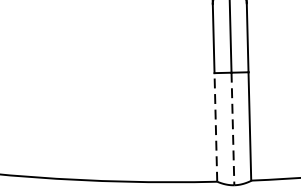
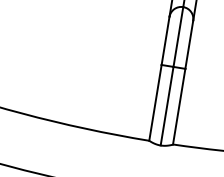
line: (215, 126) -> (155, 102), dashed -> solid
line: (233, 129) -> (167, 106), dashed -> solid

